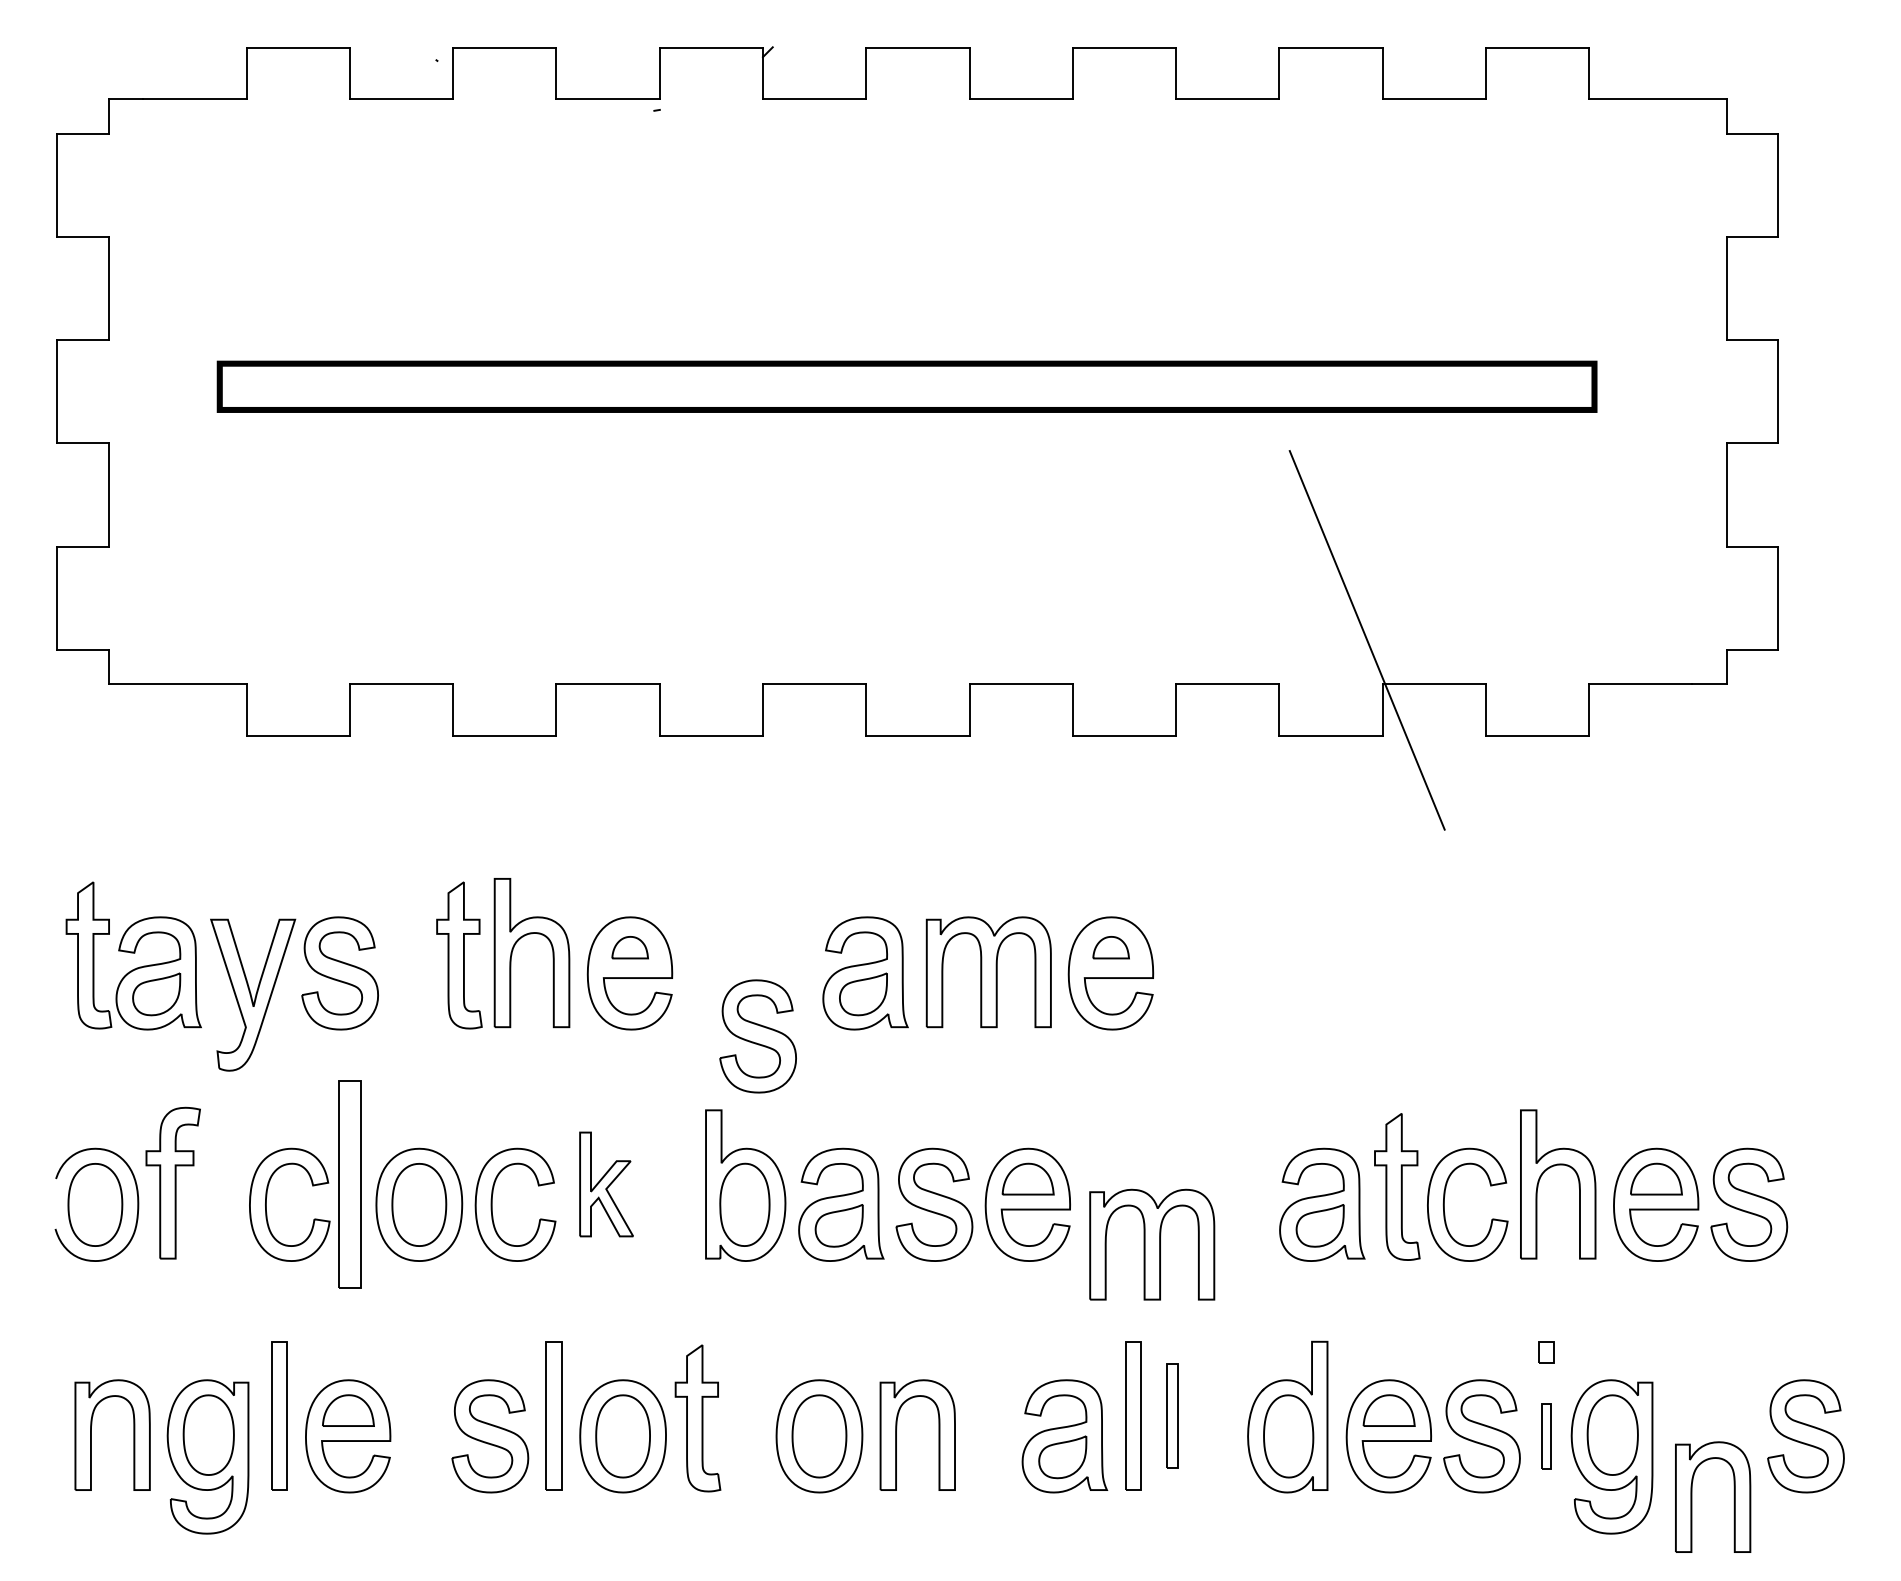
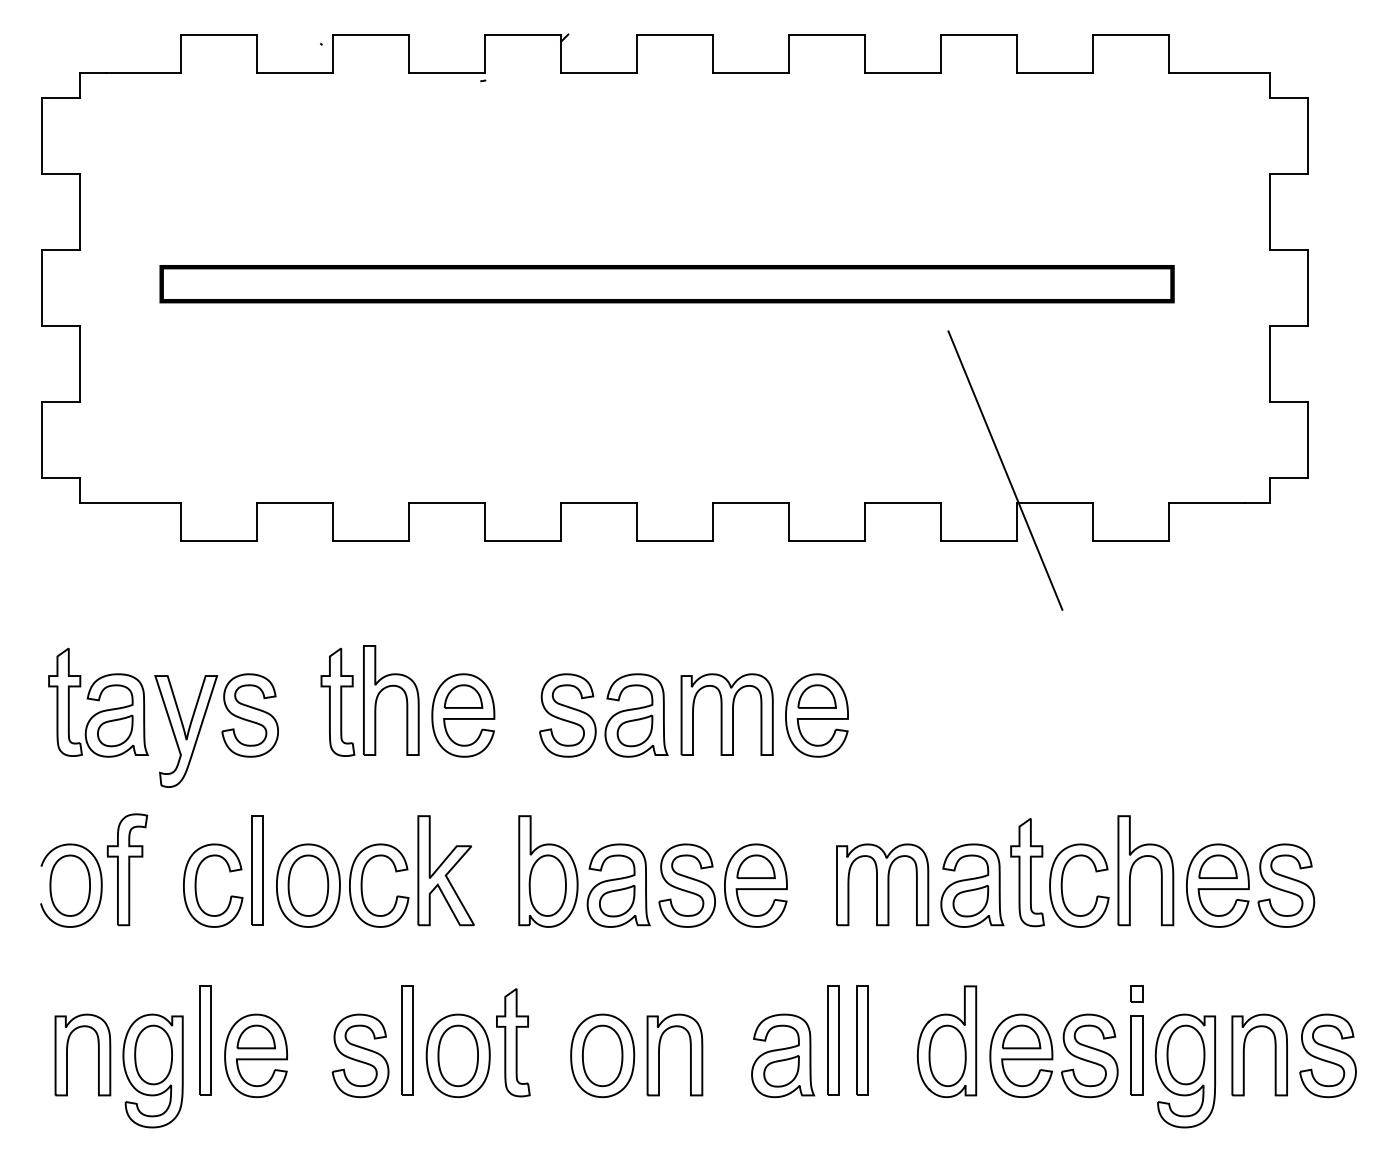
part: (629, 947) -> (462, 696), size x1.43
part: (1110, 947) -> (816, 696), size x1.43
part: (757, 1036) -> (567, 715), moved
part: (350, 1184) -> (257, 870), size x0.71
part: (606, 1184) -> (446, 870), size x1.43
part: (1152, 1244) -> (882, 884), moved
part: (1172, 1415) -> (862, 1040), size x1.43
part: (1546, 1436) -> (1137, 1056), size x1.67
part: (1733, 1496) -> (1274, 1054), moved

